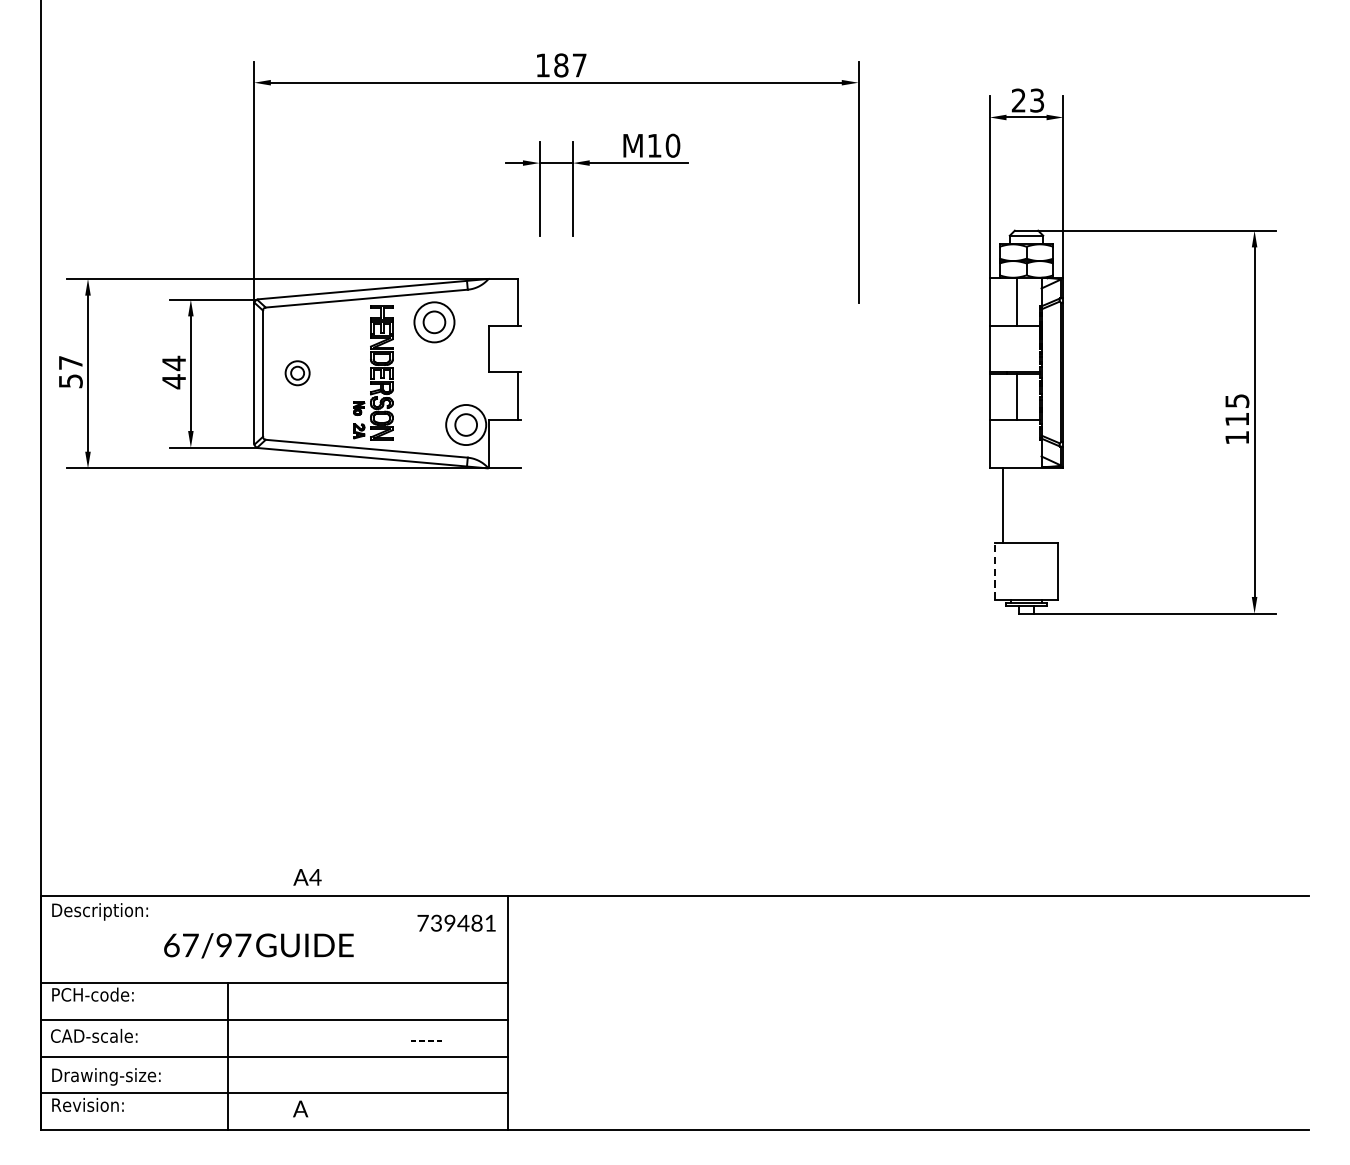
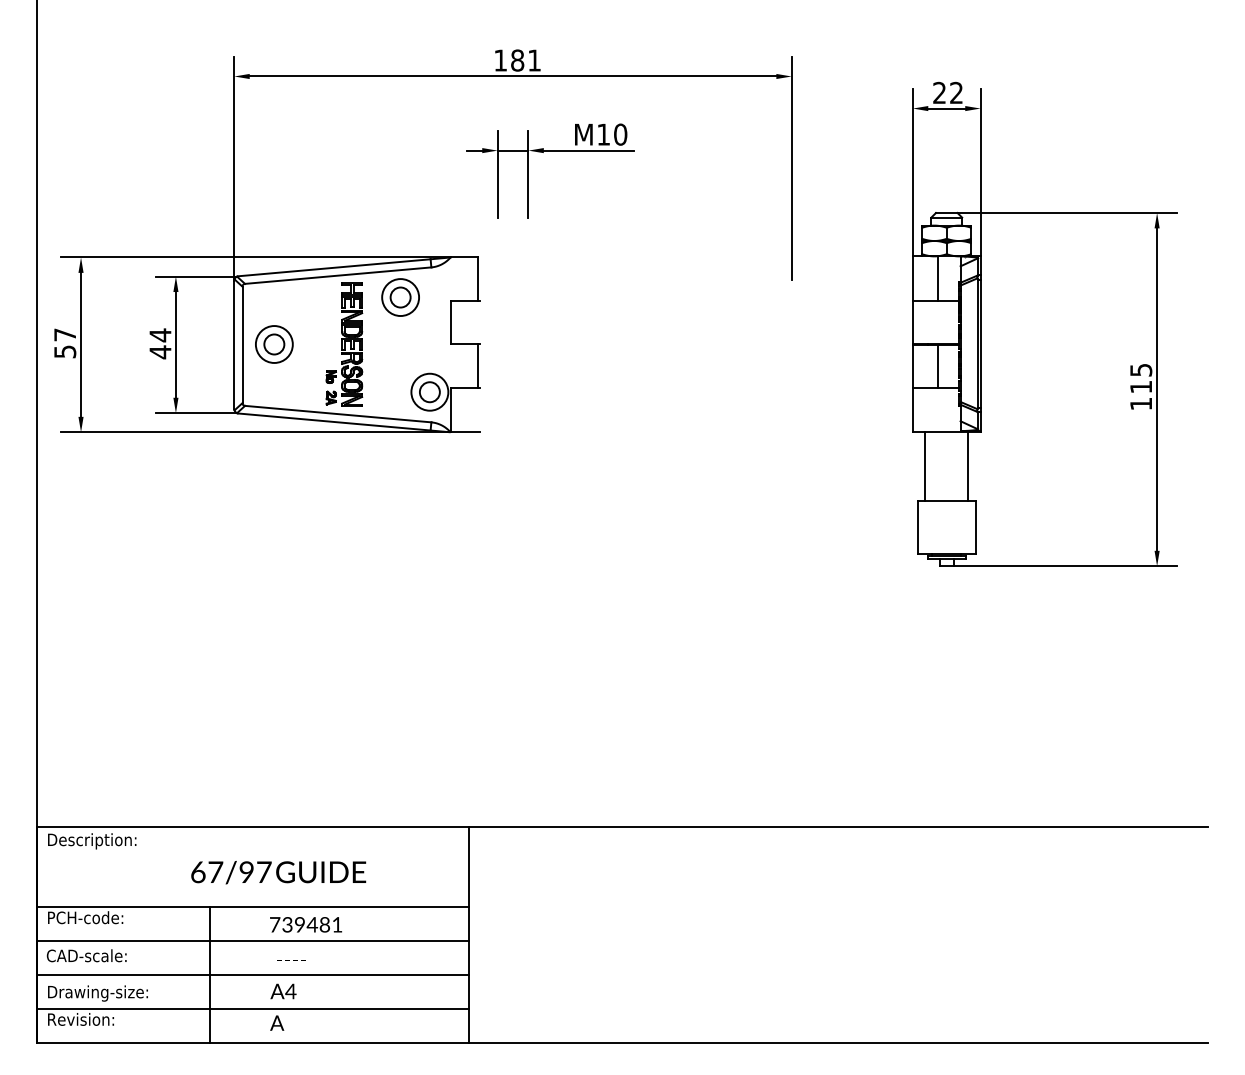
text: (579, 65) -> (534, 60), 187 -> 181
text: (1037, 101) -> (956, 93), 23 -> 22
part: (297, 373) -> (274, 344), size x1.67
line: (1050, 505) -> (968, 466), added
line: (994, 570) -> (917, 526), dashed -> solid
text: (307, 877) -> (283, 991), moved
text: (456, 922) -> (305, 924), moved
text: (258, 945) -> (278, 872), moved
text: (426, 1041) -> (291, 960), moved

